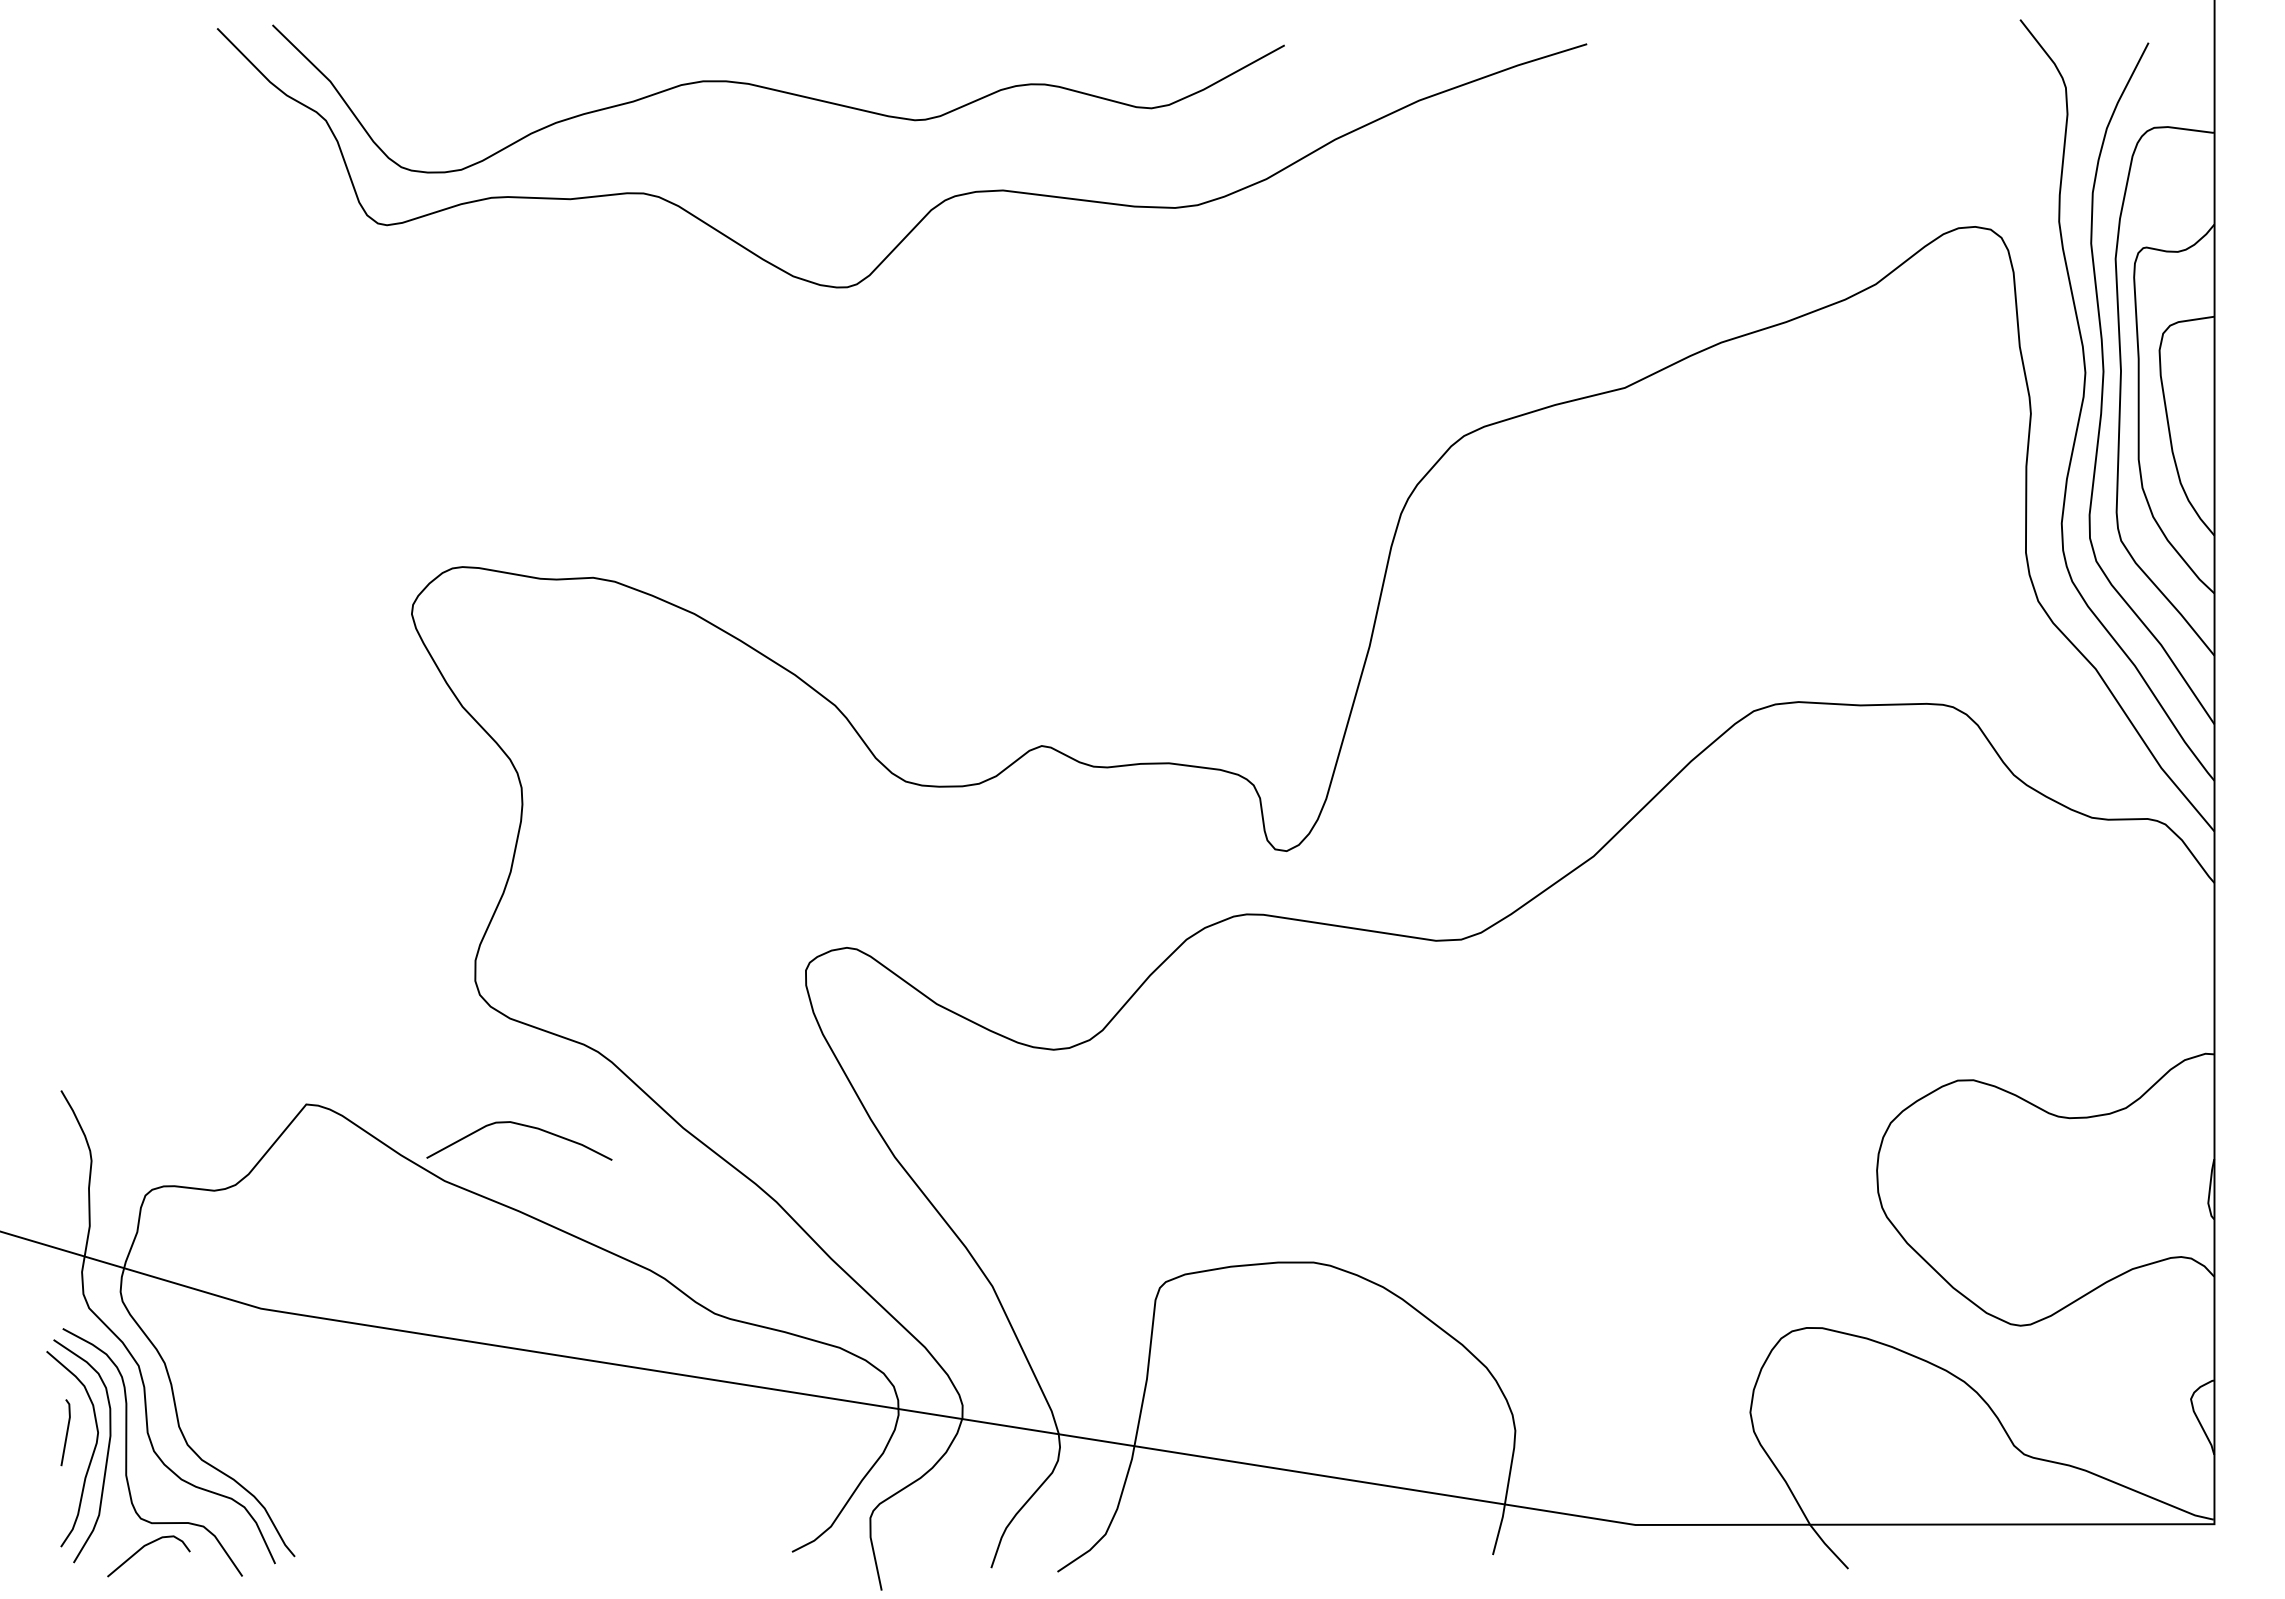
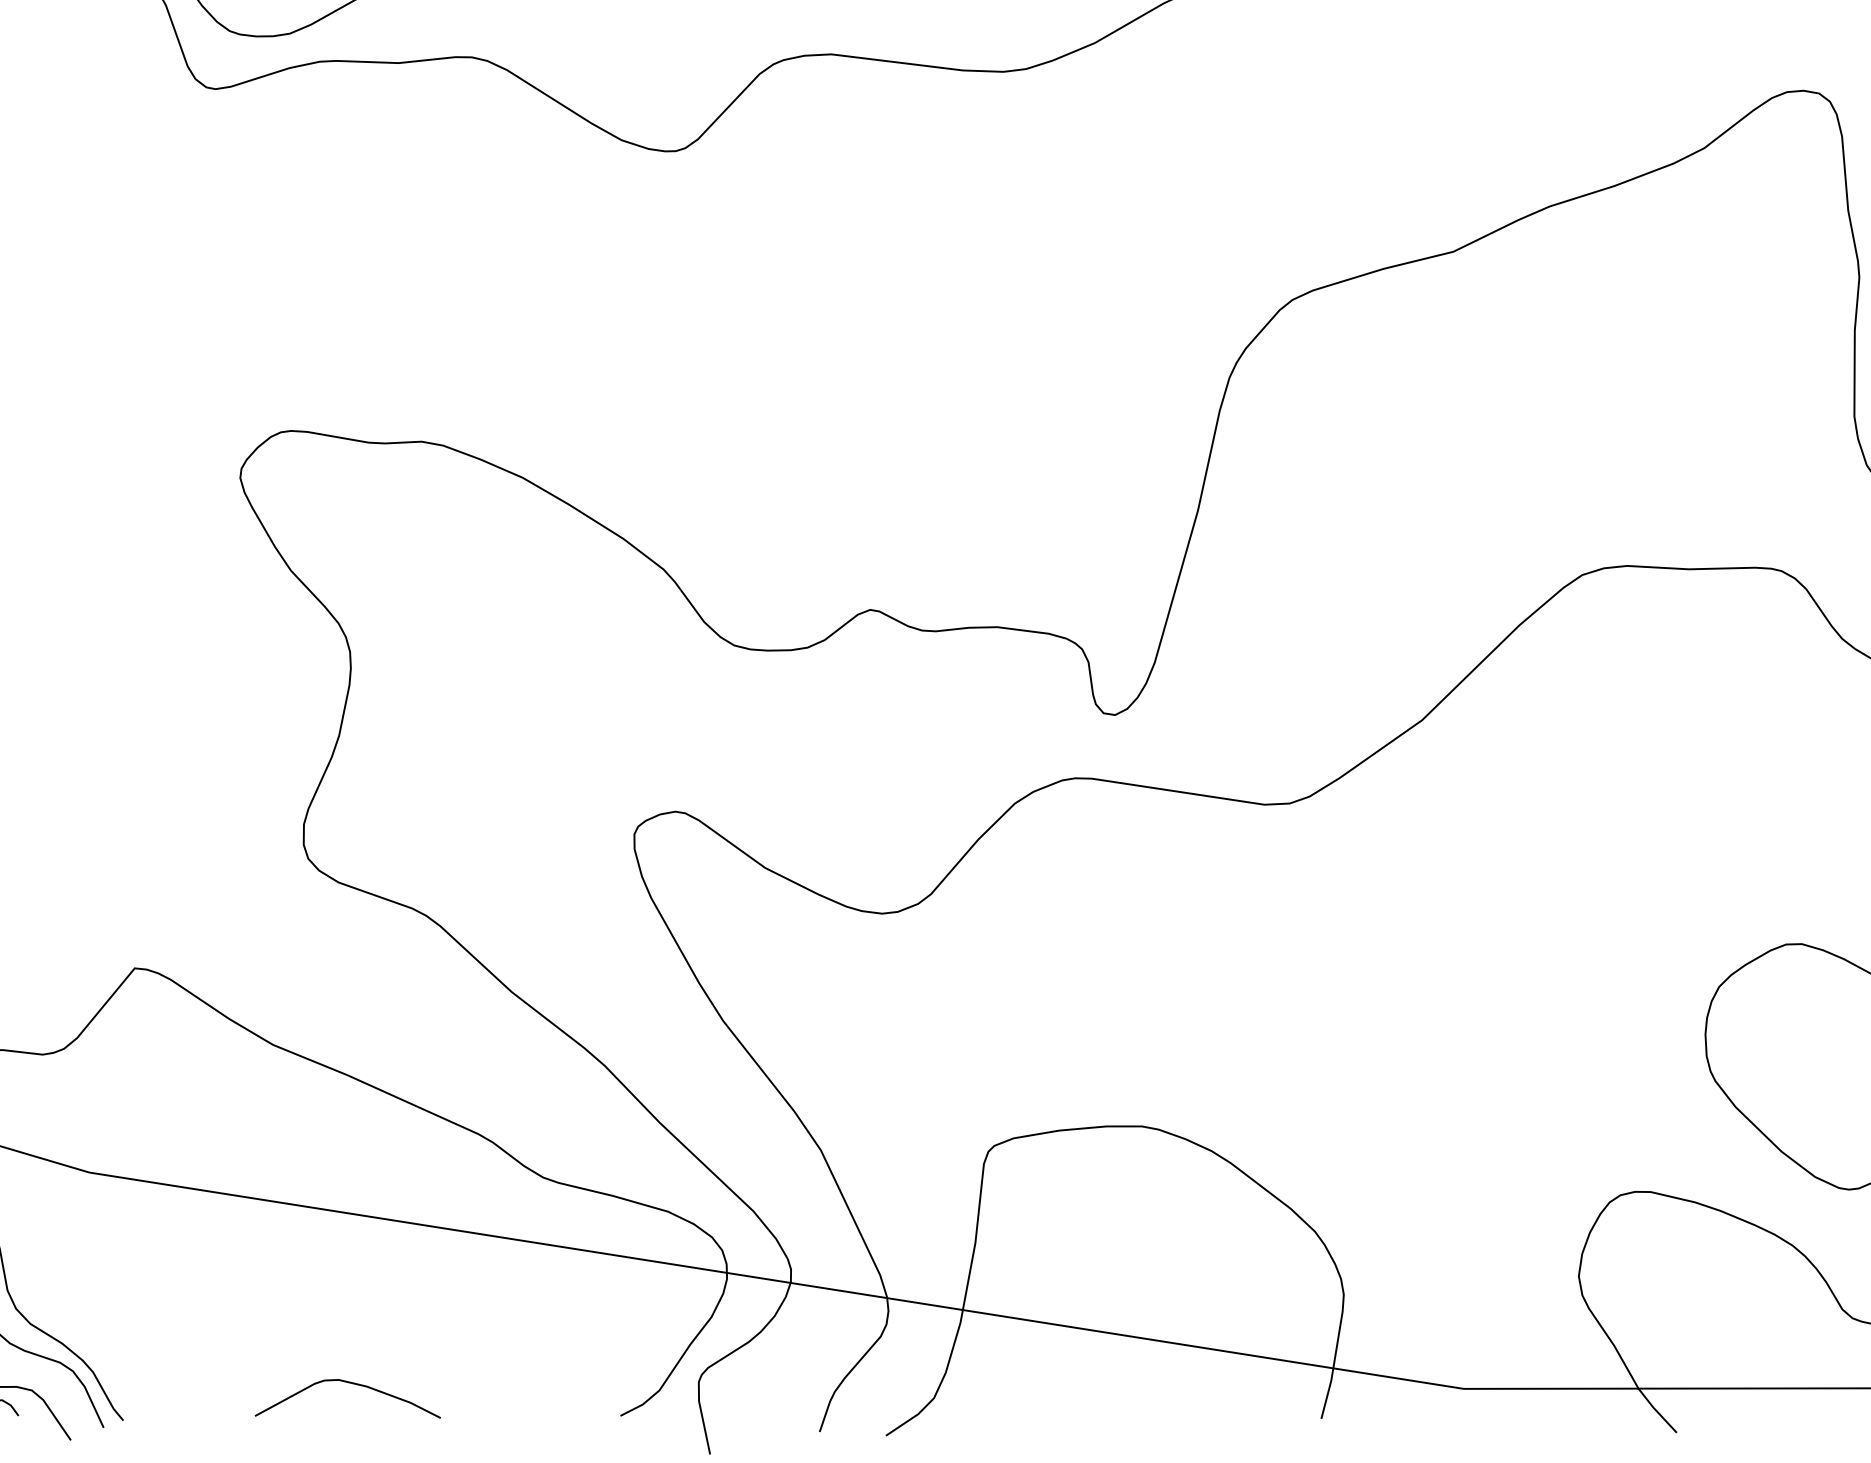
curve: (523, 1126) -> (351, 1384), moved

